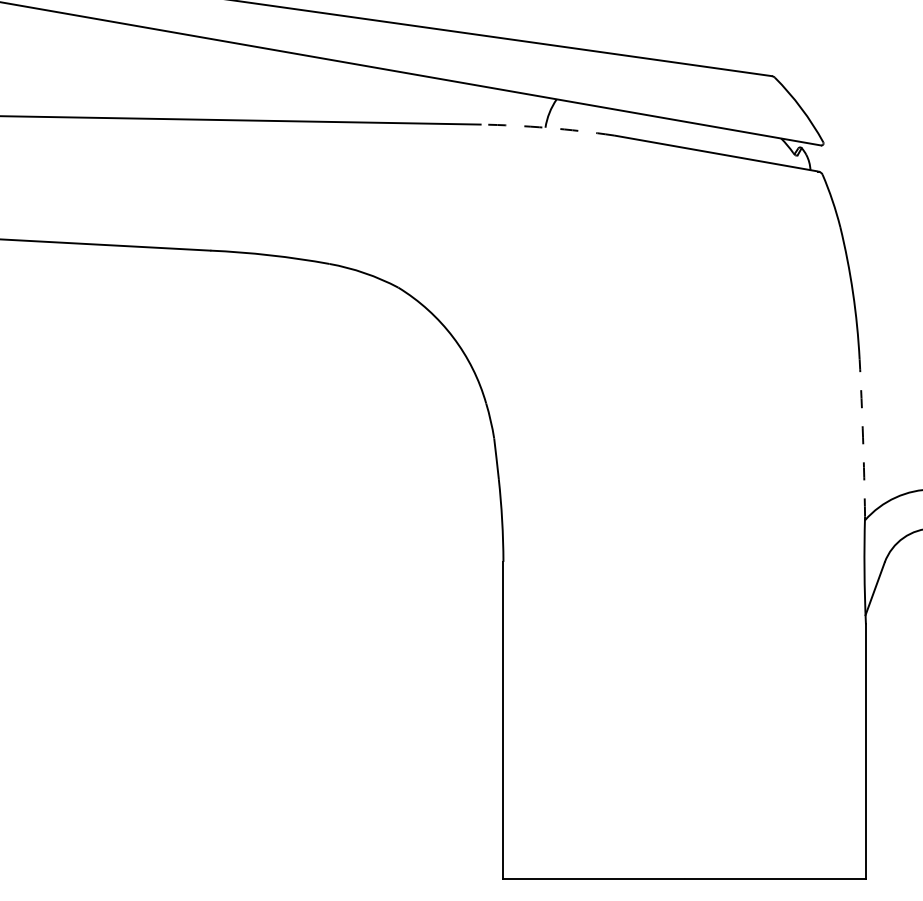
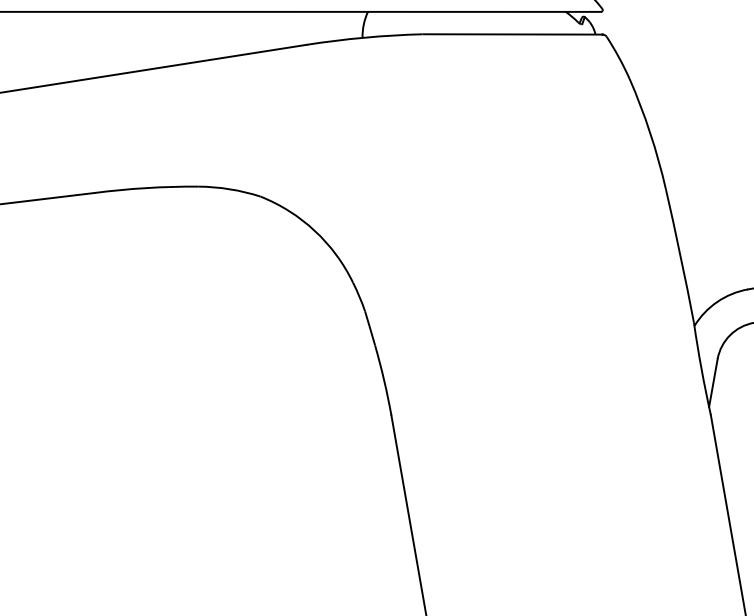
arc: (547, 127) -> (364, 37), dashed -> solid
arc: (863, 437) -> (680, 255), dashed -> solid

